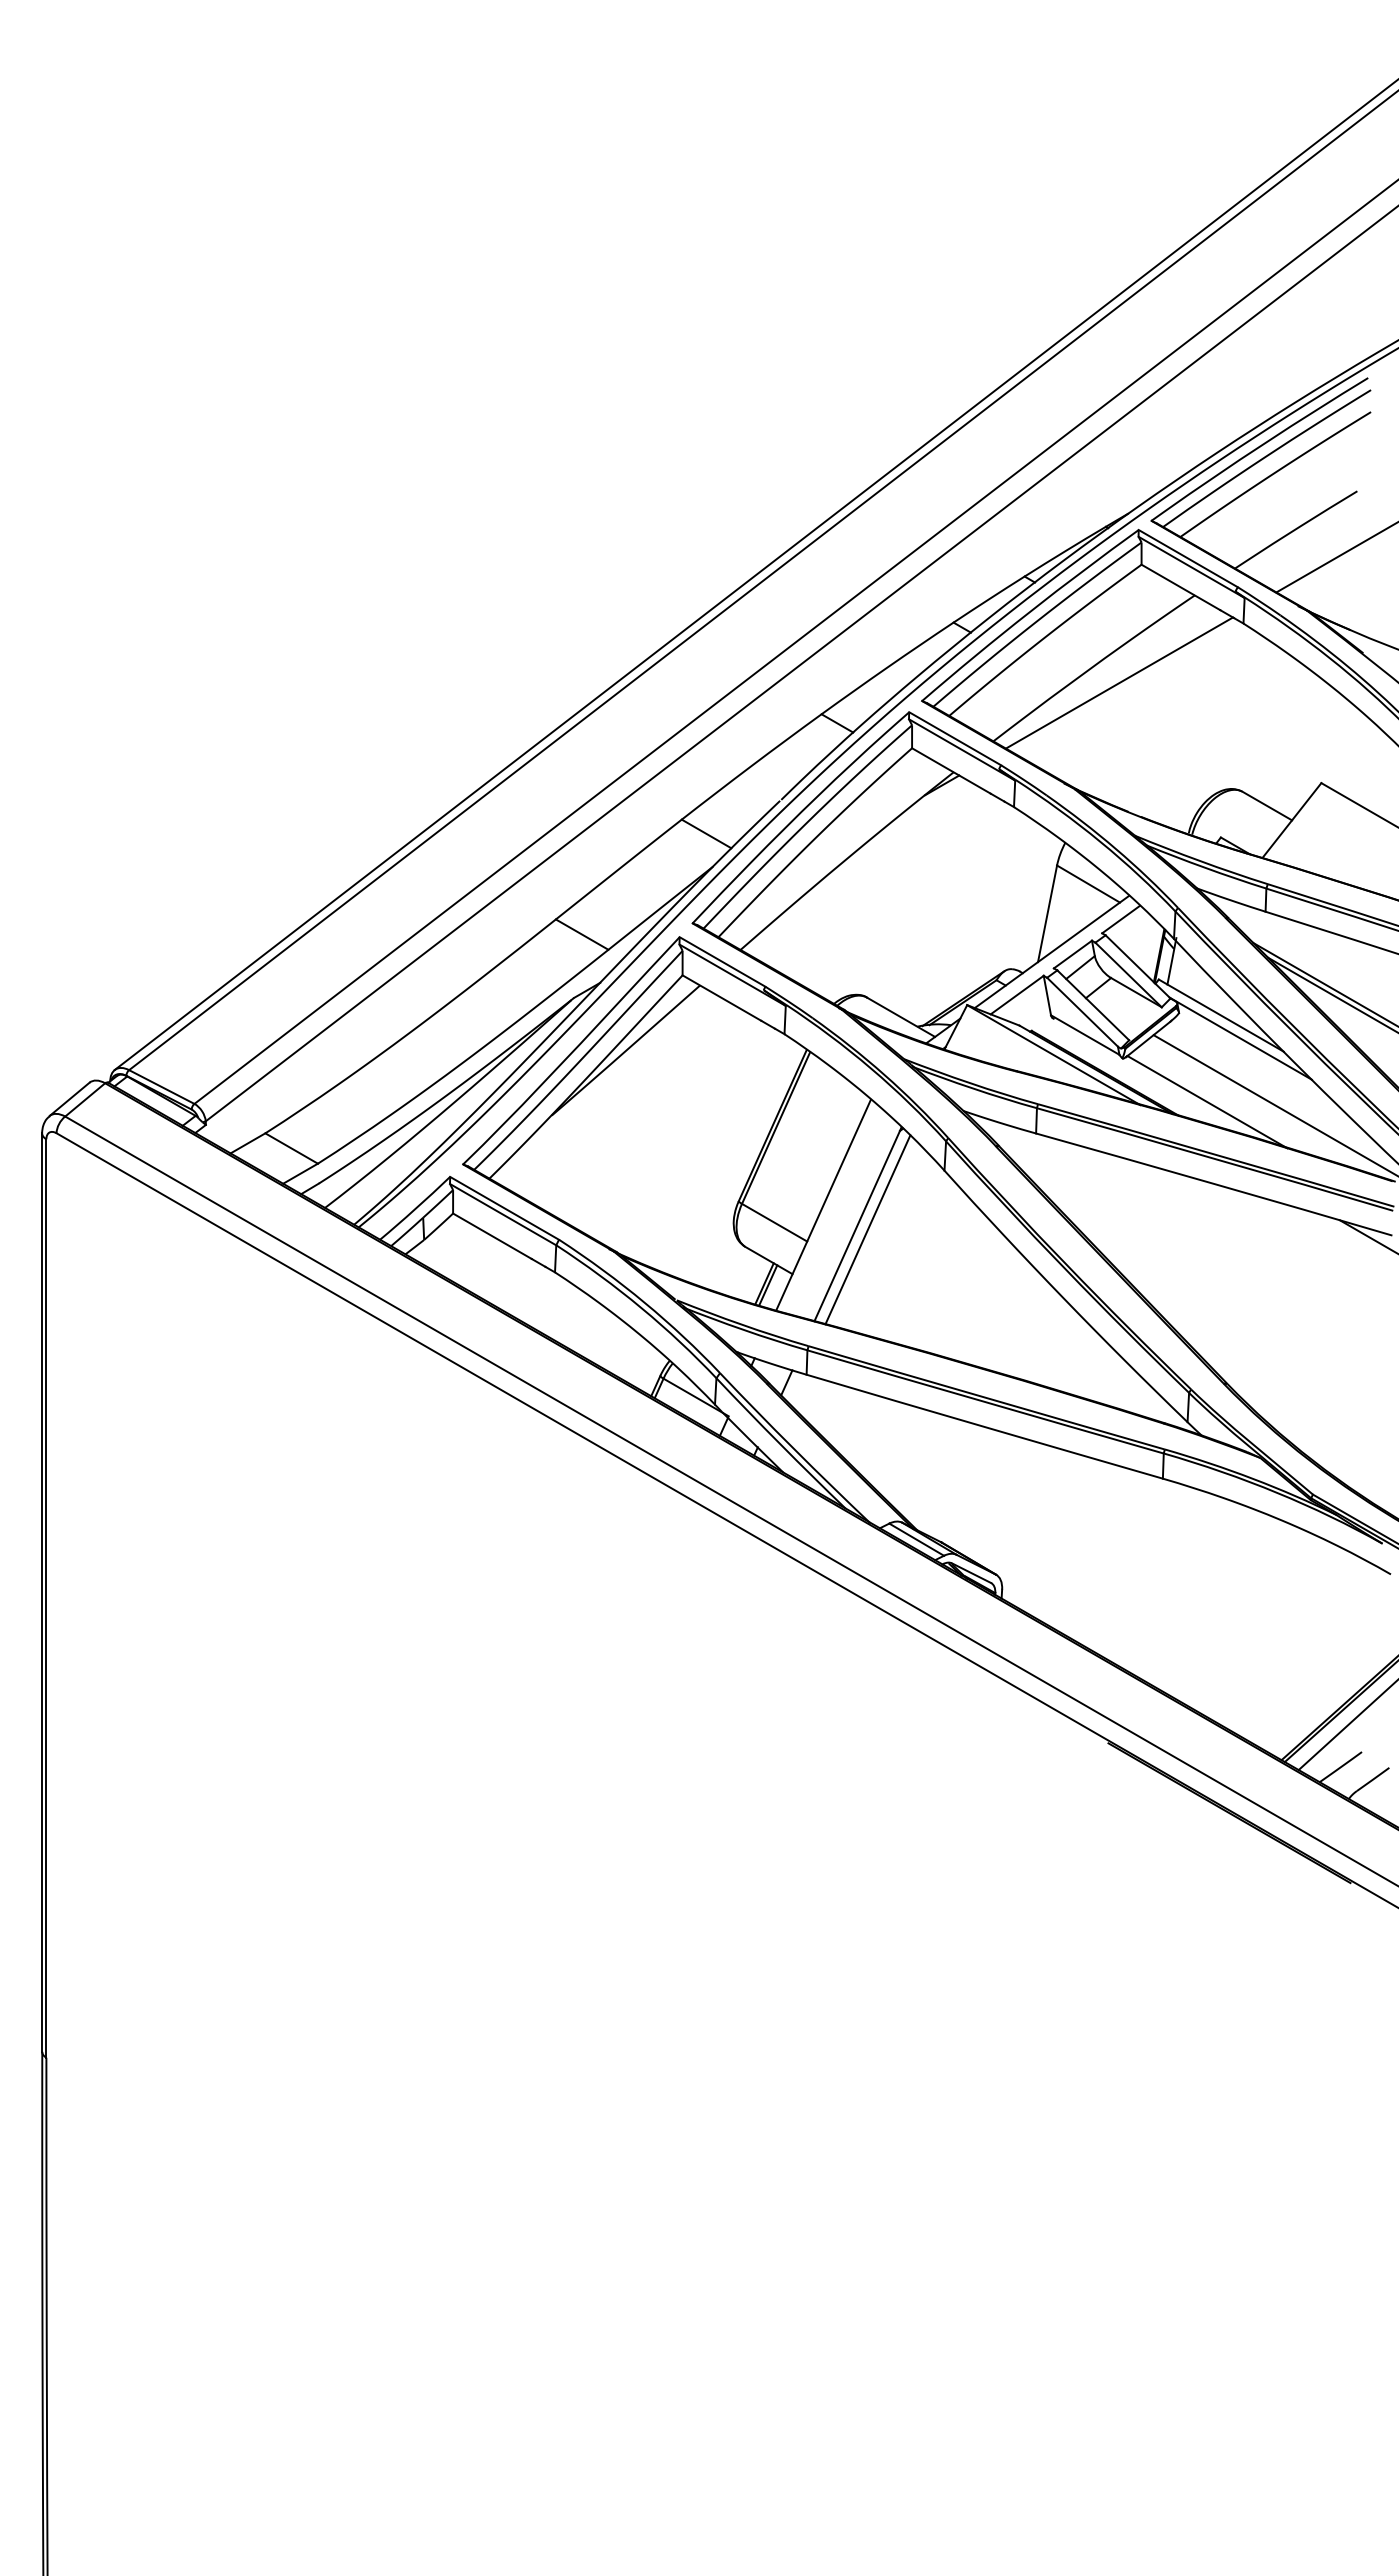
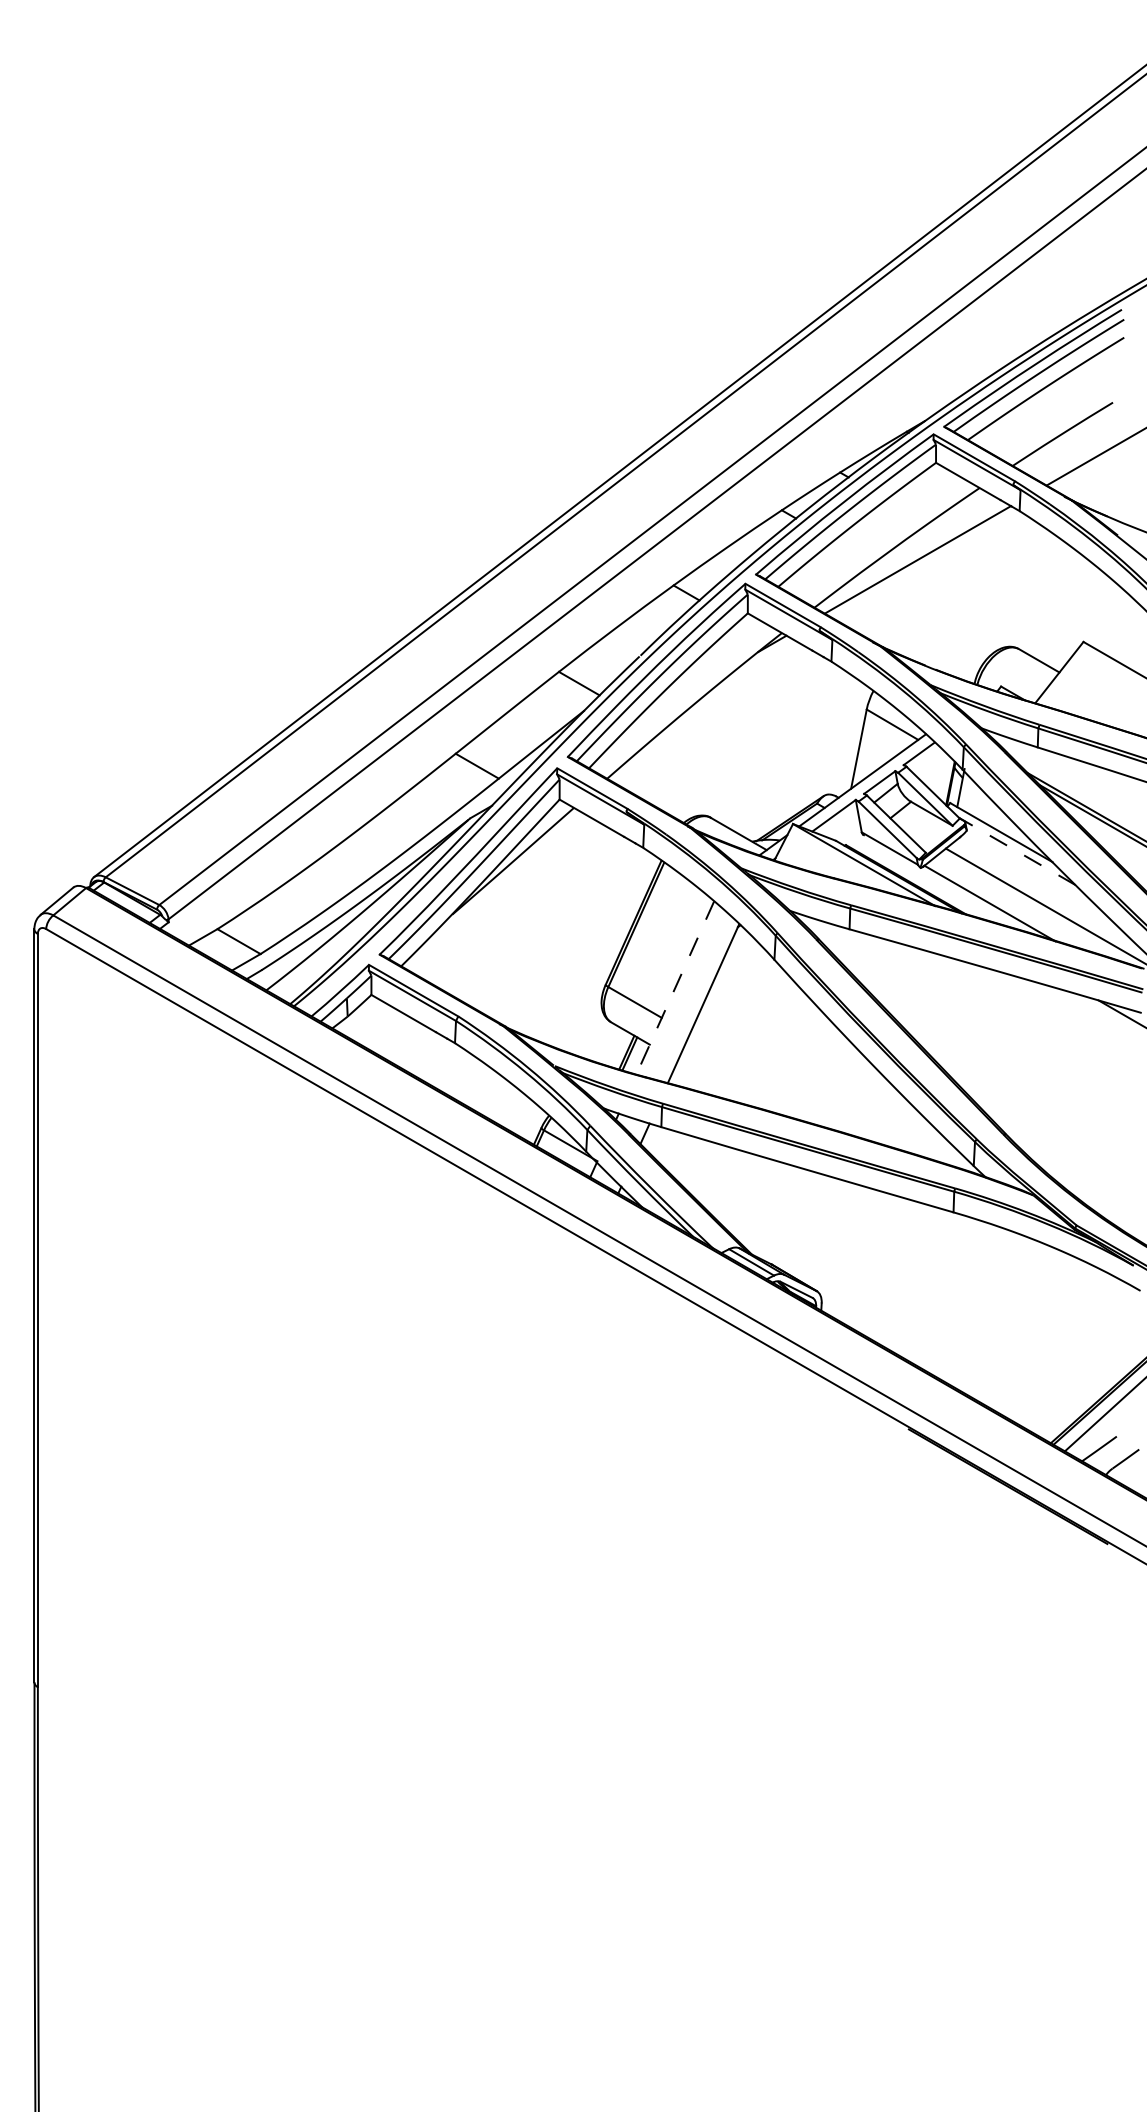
line: (1240, 1038) -> (1017, 851), solid -> dashed
line: (823, 1205) -> (675, 988), solid -> dashed
line: (867, 1229) -> (711, 1008), removed

